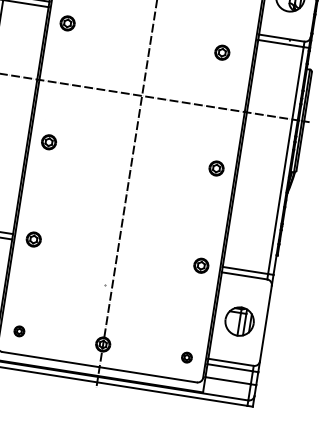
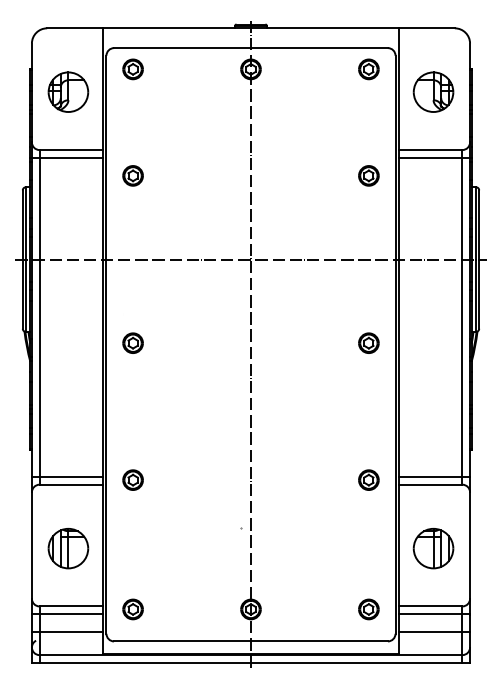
part: (222, 52) -> (368, 175), moved
part: (19, 331) -> (132, 609), size x1.43
part: (186, 357) -> (368, 609), size x1.43

